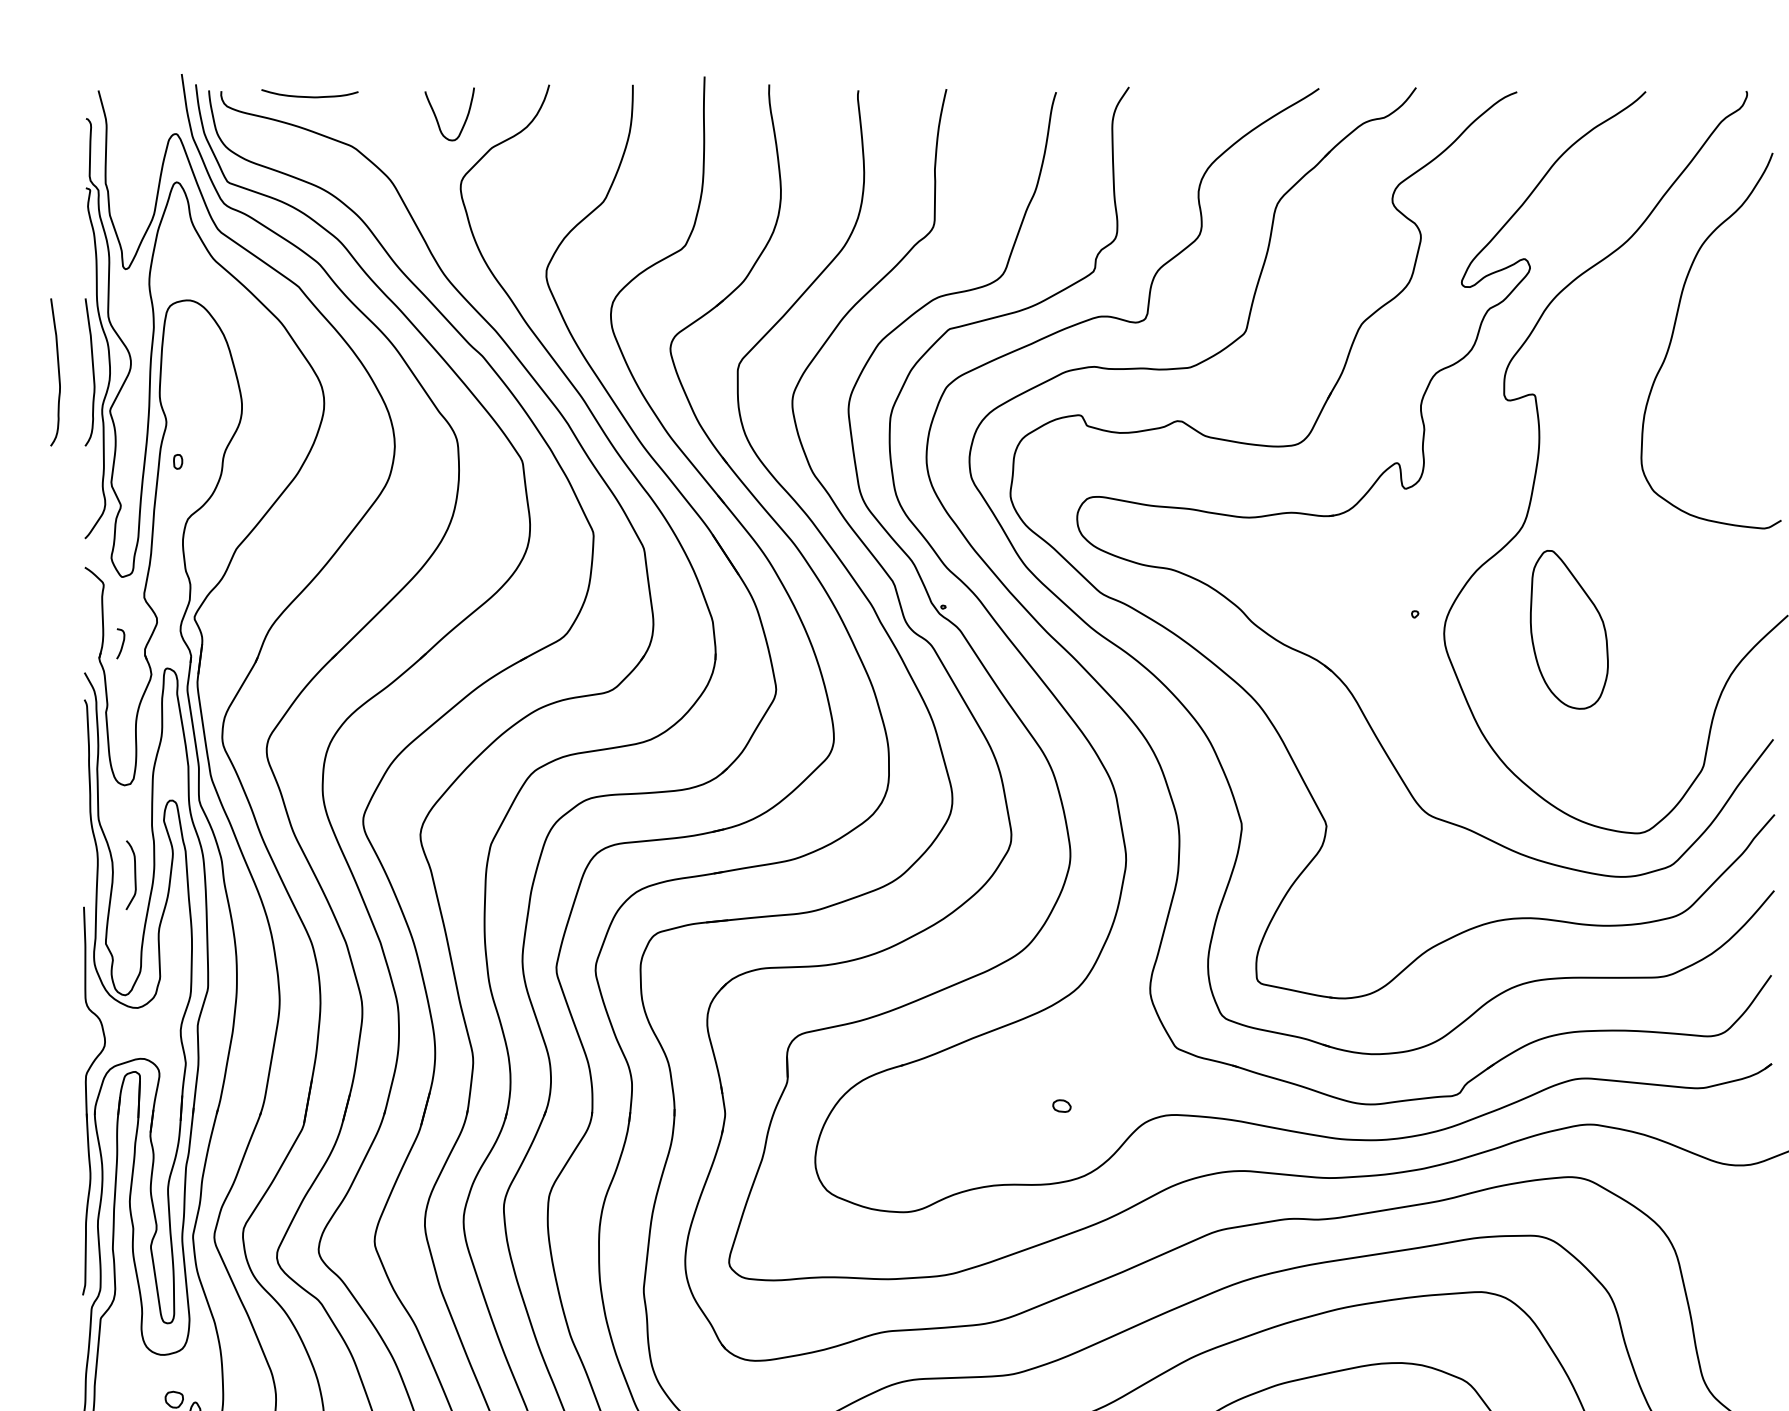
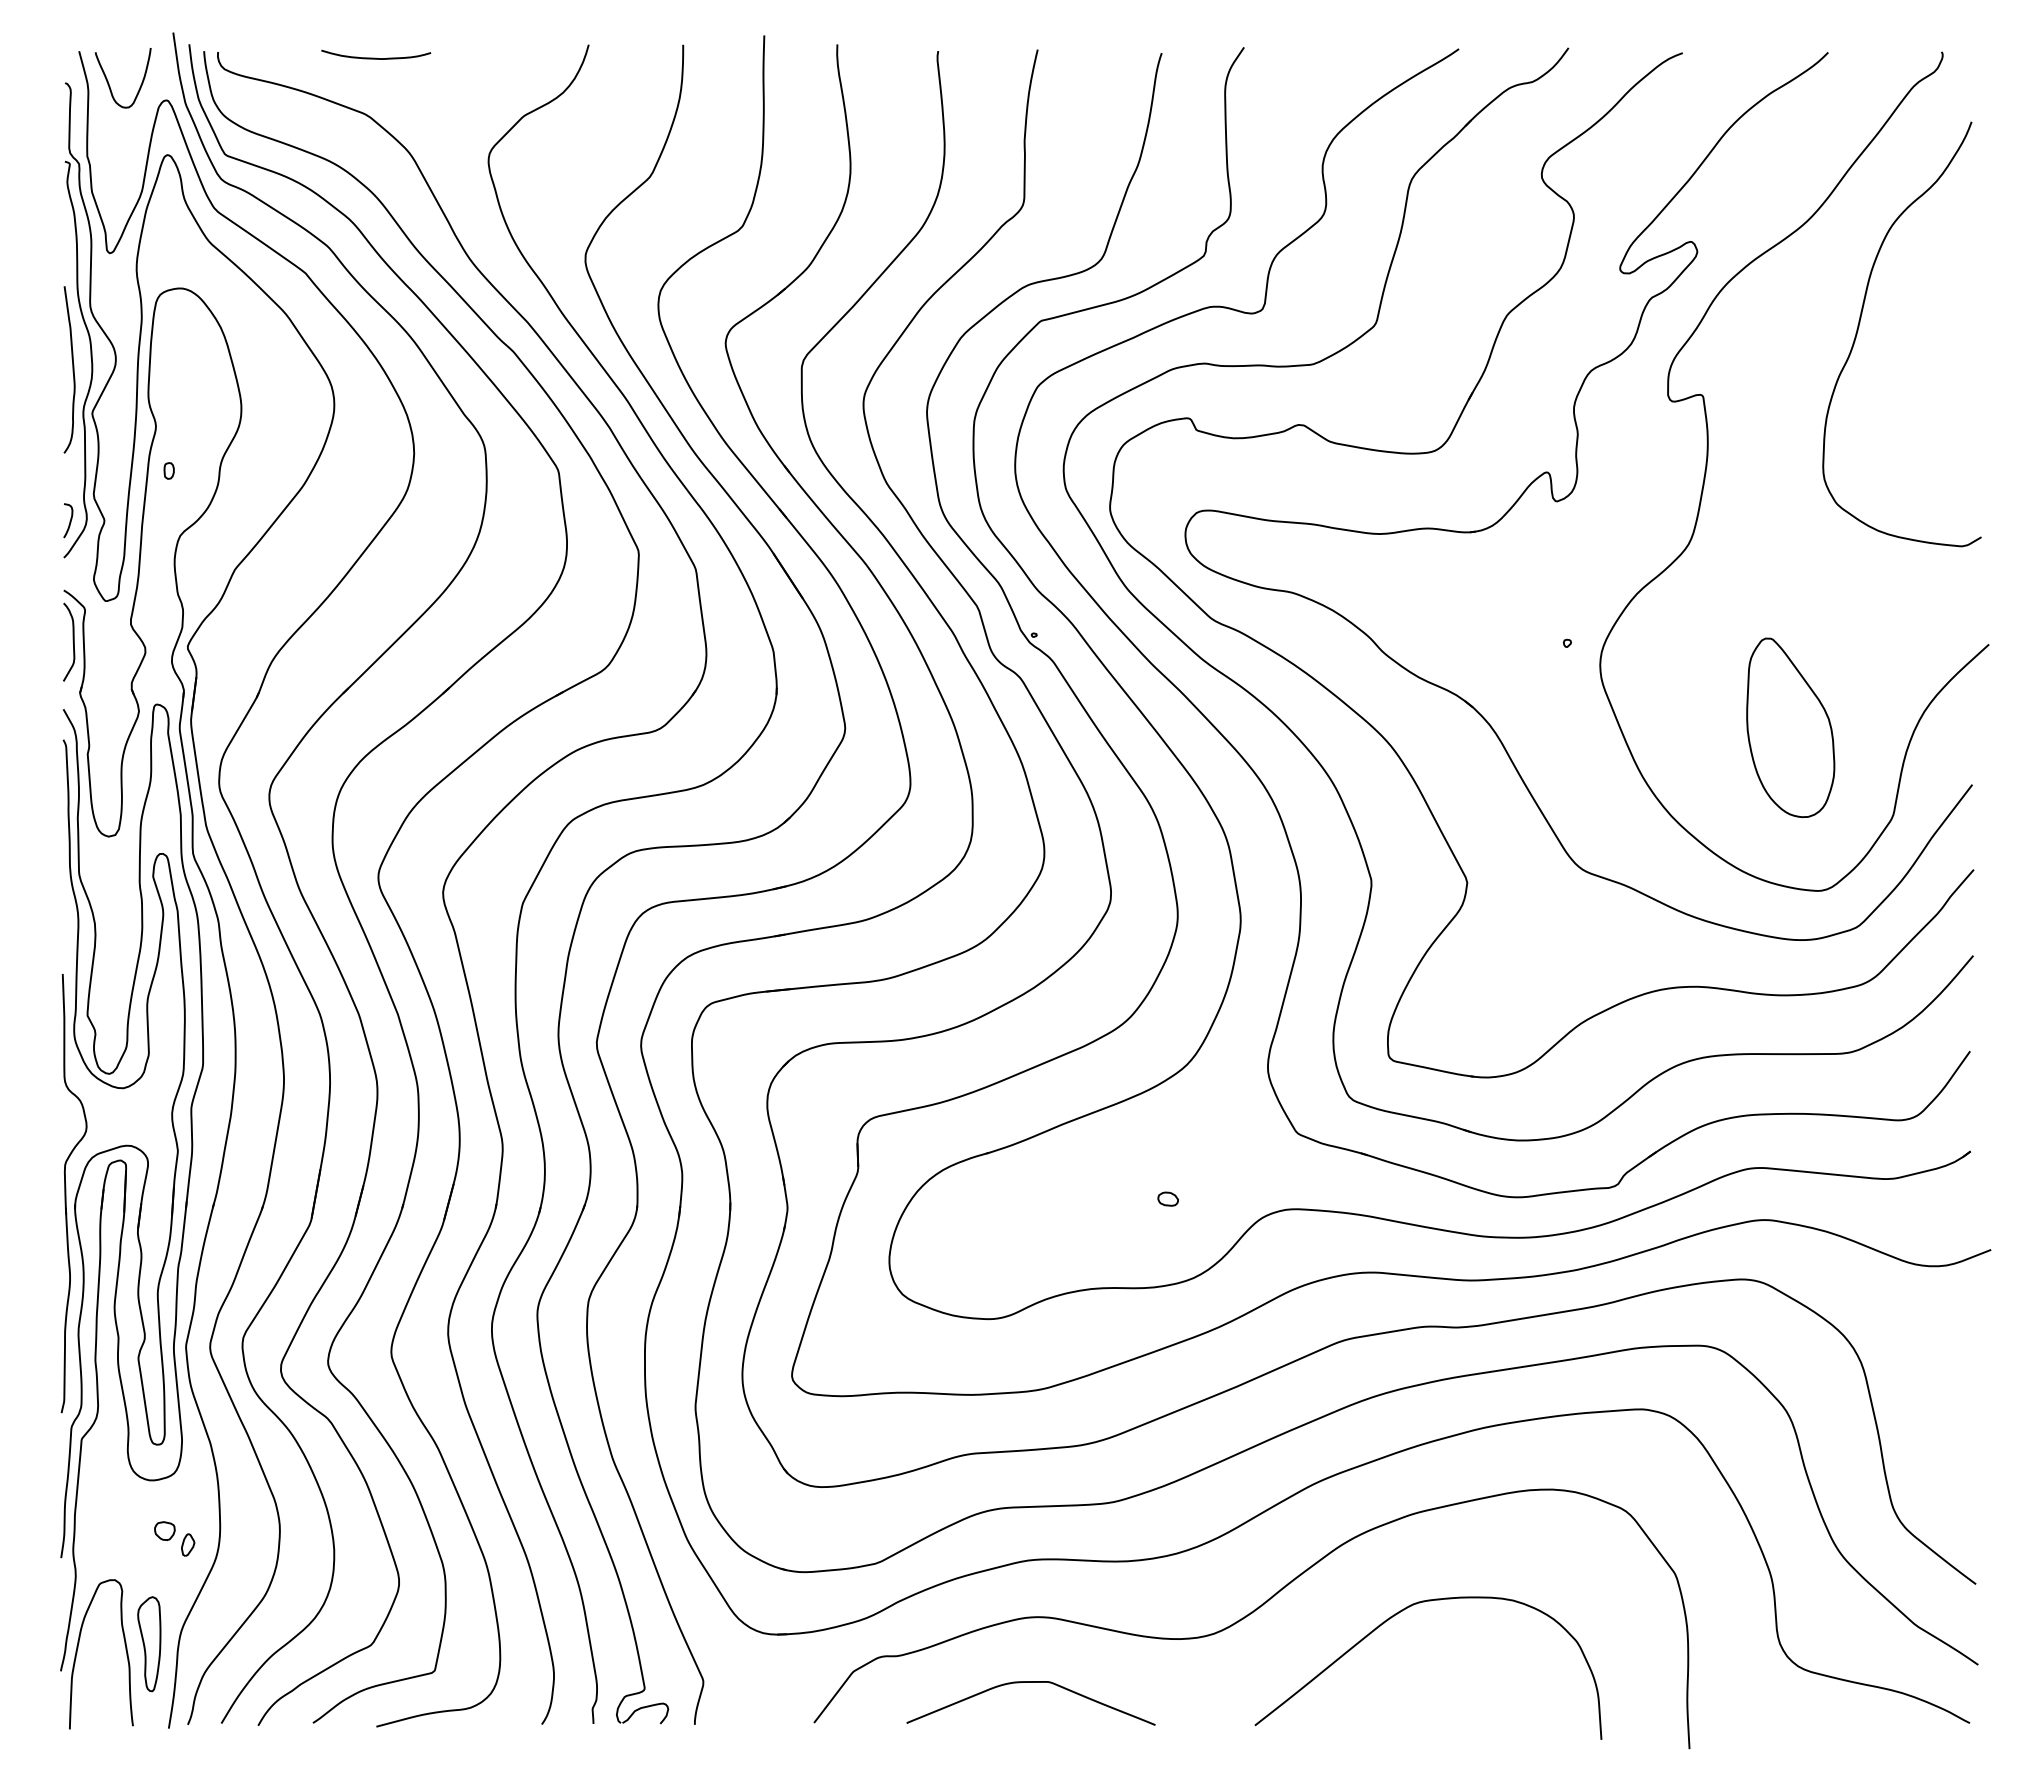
curve: (310, 96) -> (376, 57), moved
curve: (437, 119) -> (109, 83), moved
curve: (58, 372) -> (33, 369), removed
part: (1569, 629) -> (1790, 727), moved
curve: (121, 644) -> (69, 521), moved
curve: (134, 874) -> (72, 641), moved

